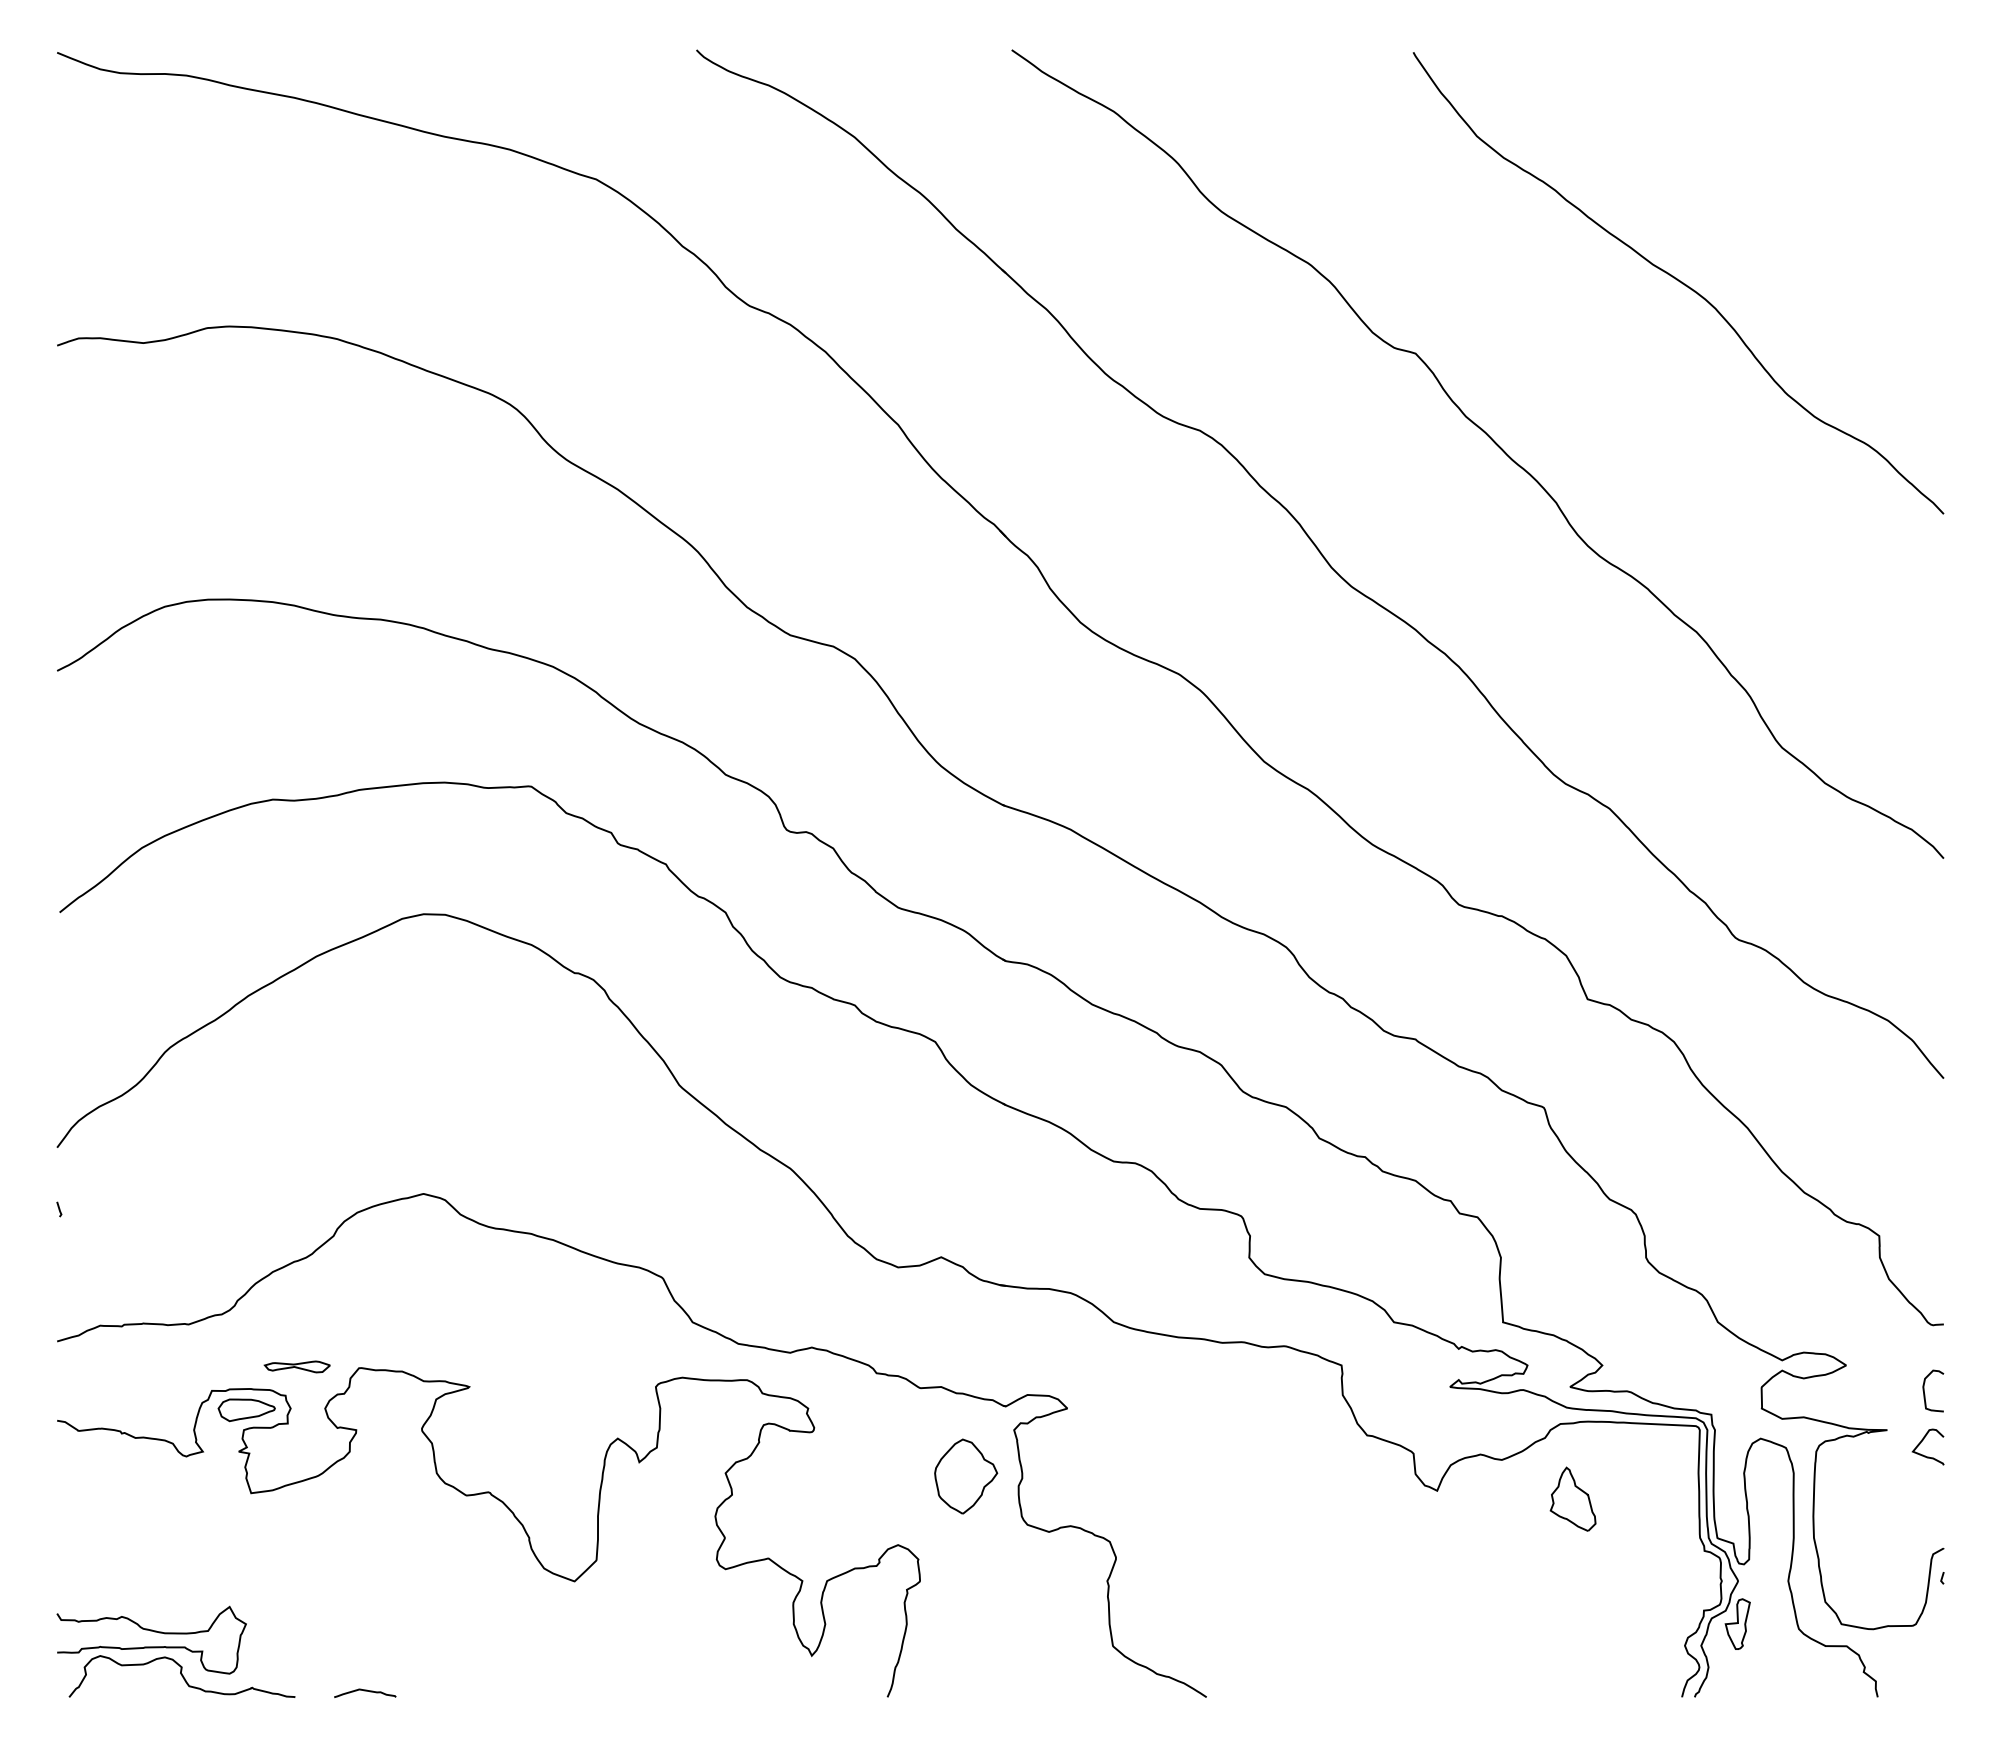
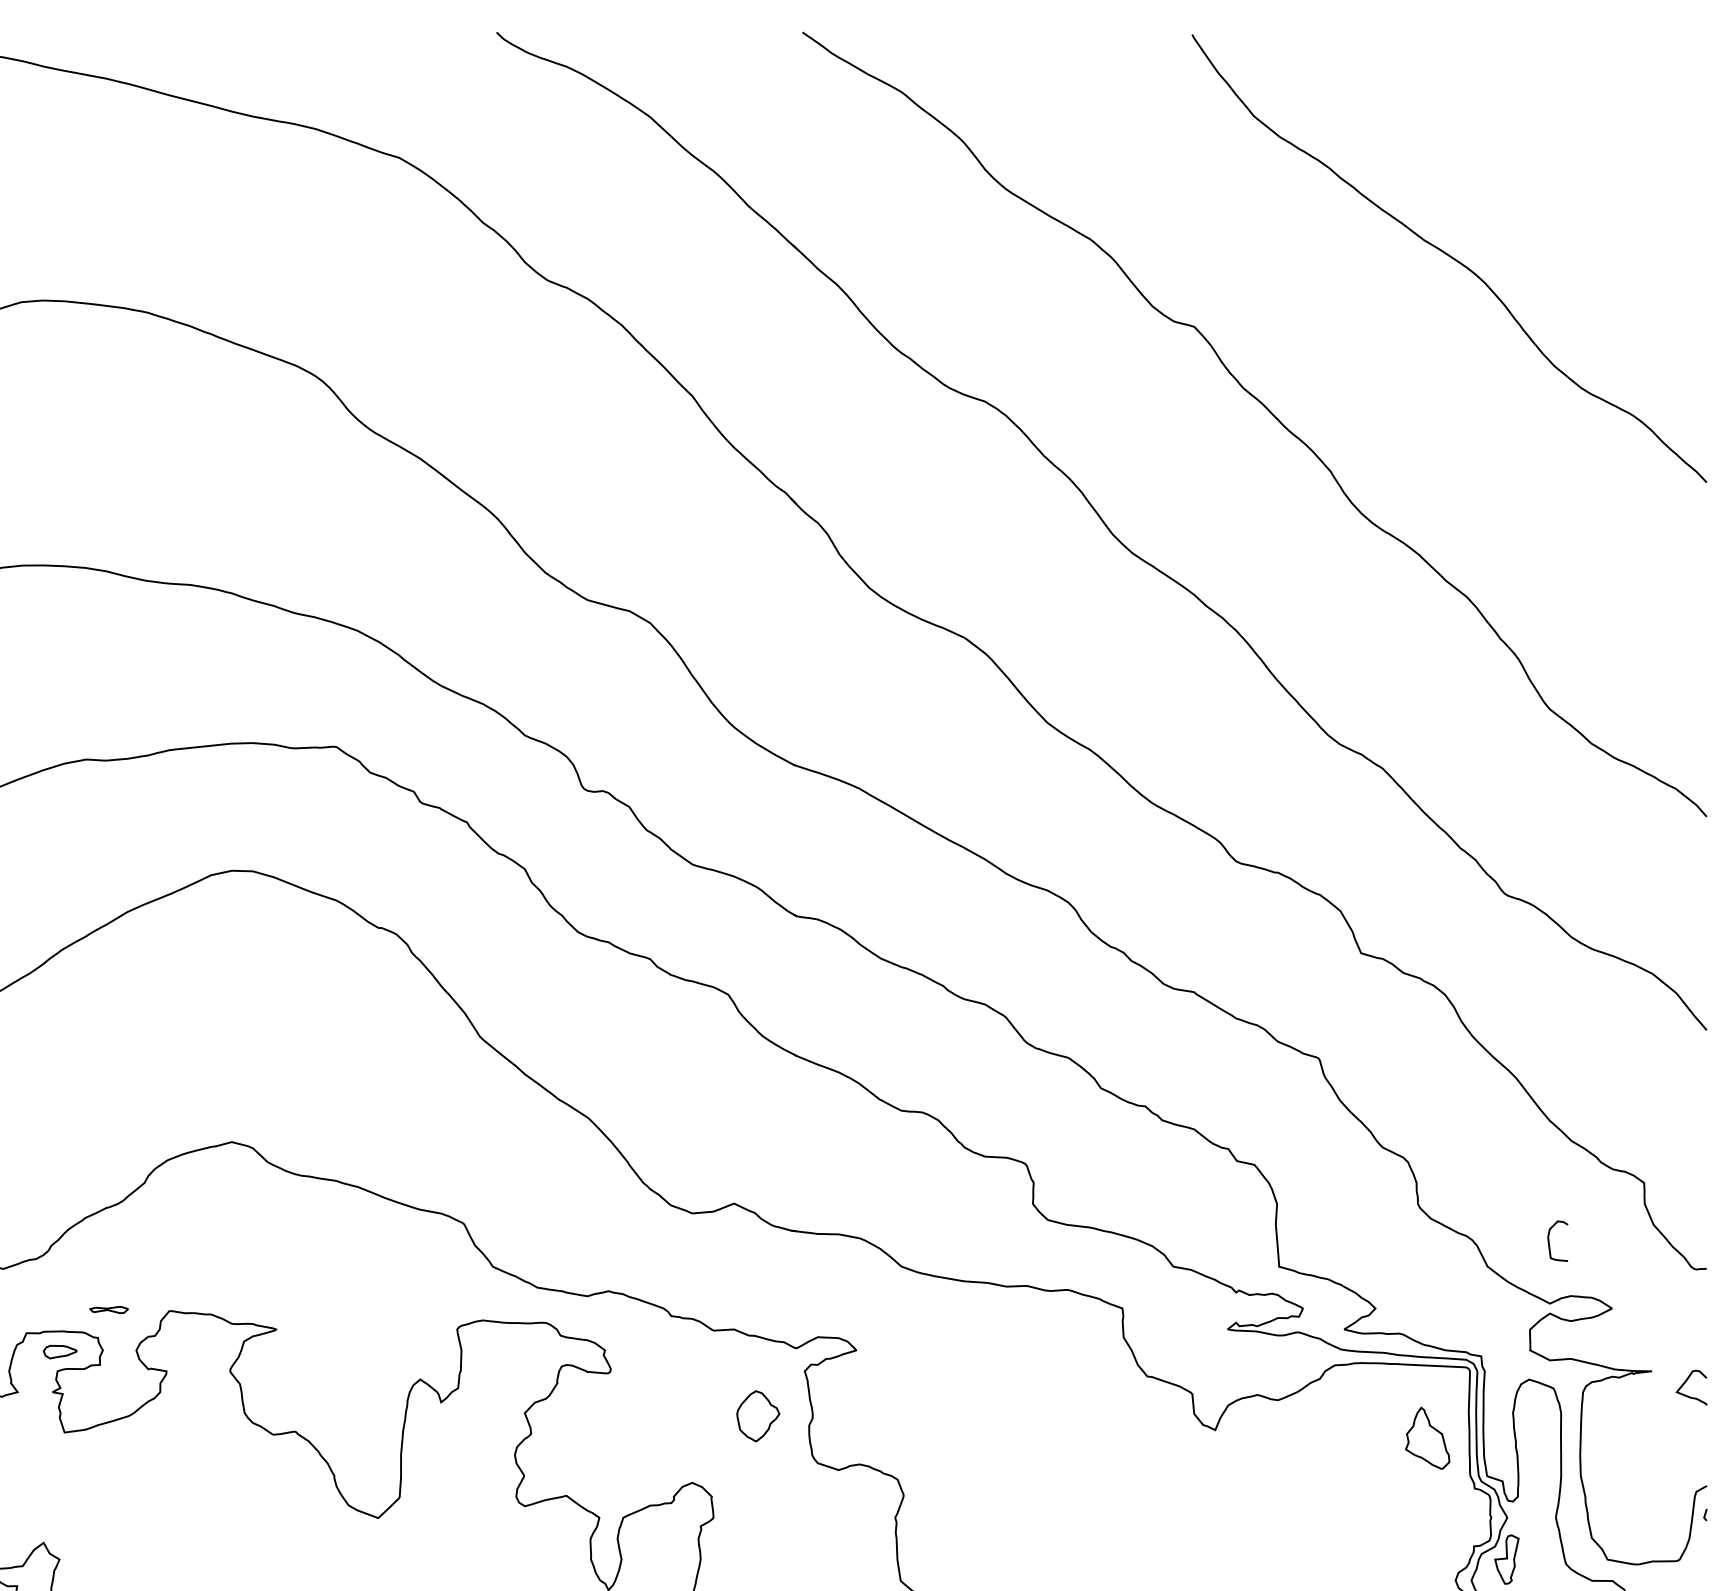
part: (296, 1366) -> (108, 1309), size x0.6
curve: (1925, 1394) -> (1550, 1244), moved
part: (246, 1410) -> (60, 1352), size x0.6
part: (966, 1476) -> (758, 1416), size x0.7
part: (1572, 1498) -> (1427, 1437), moved

